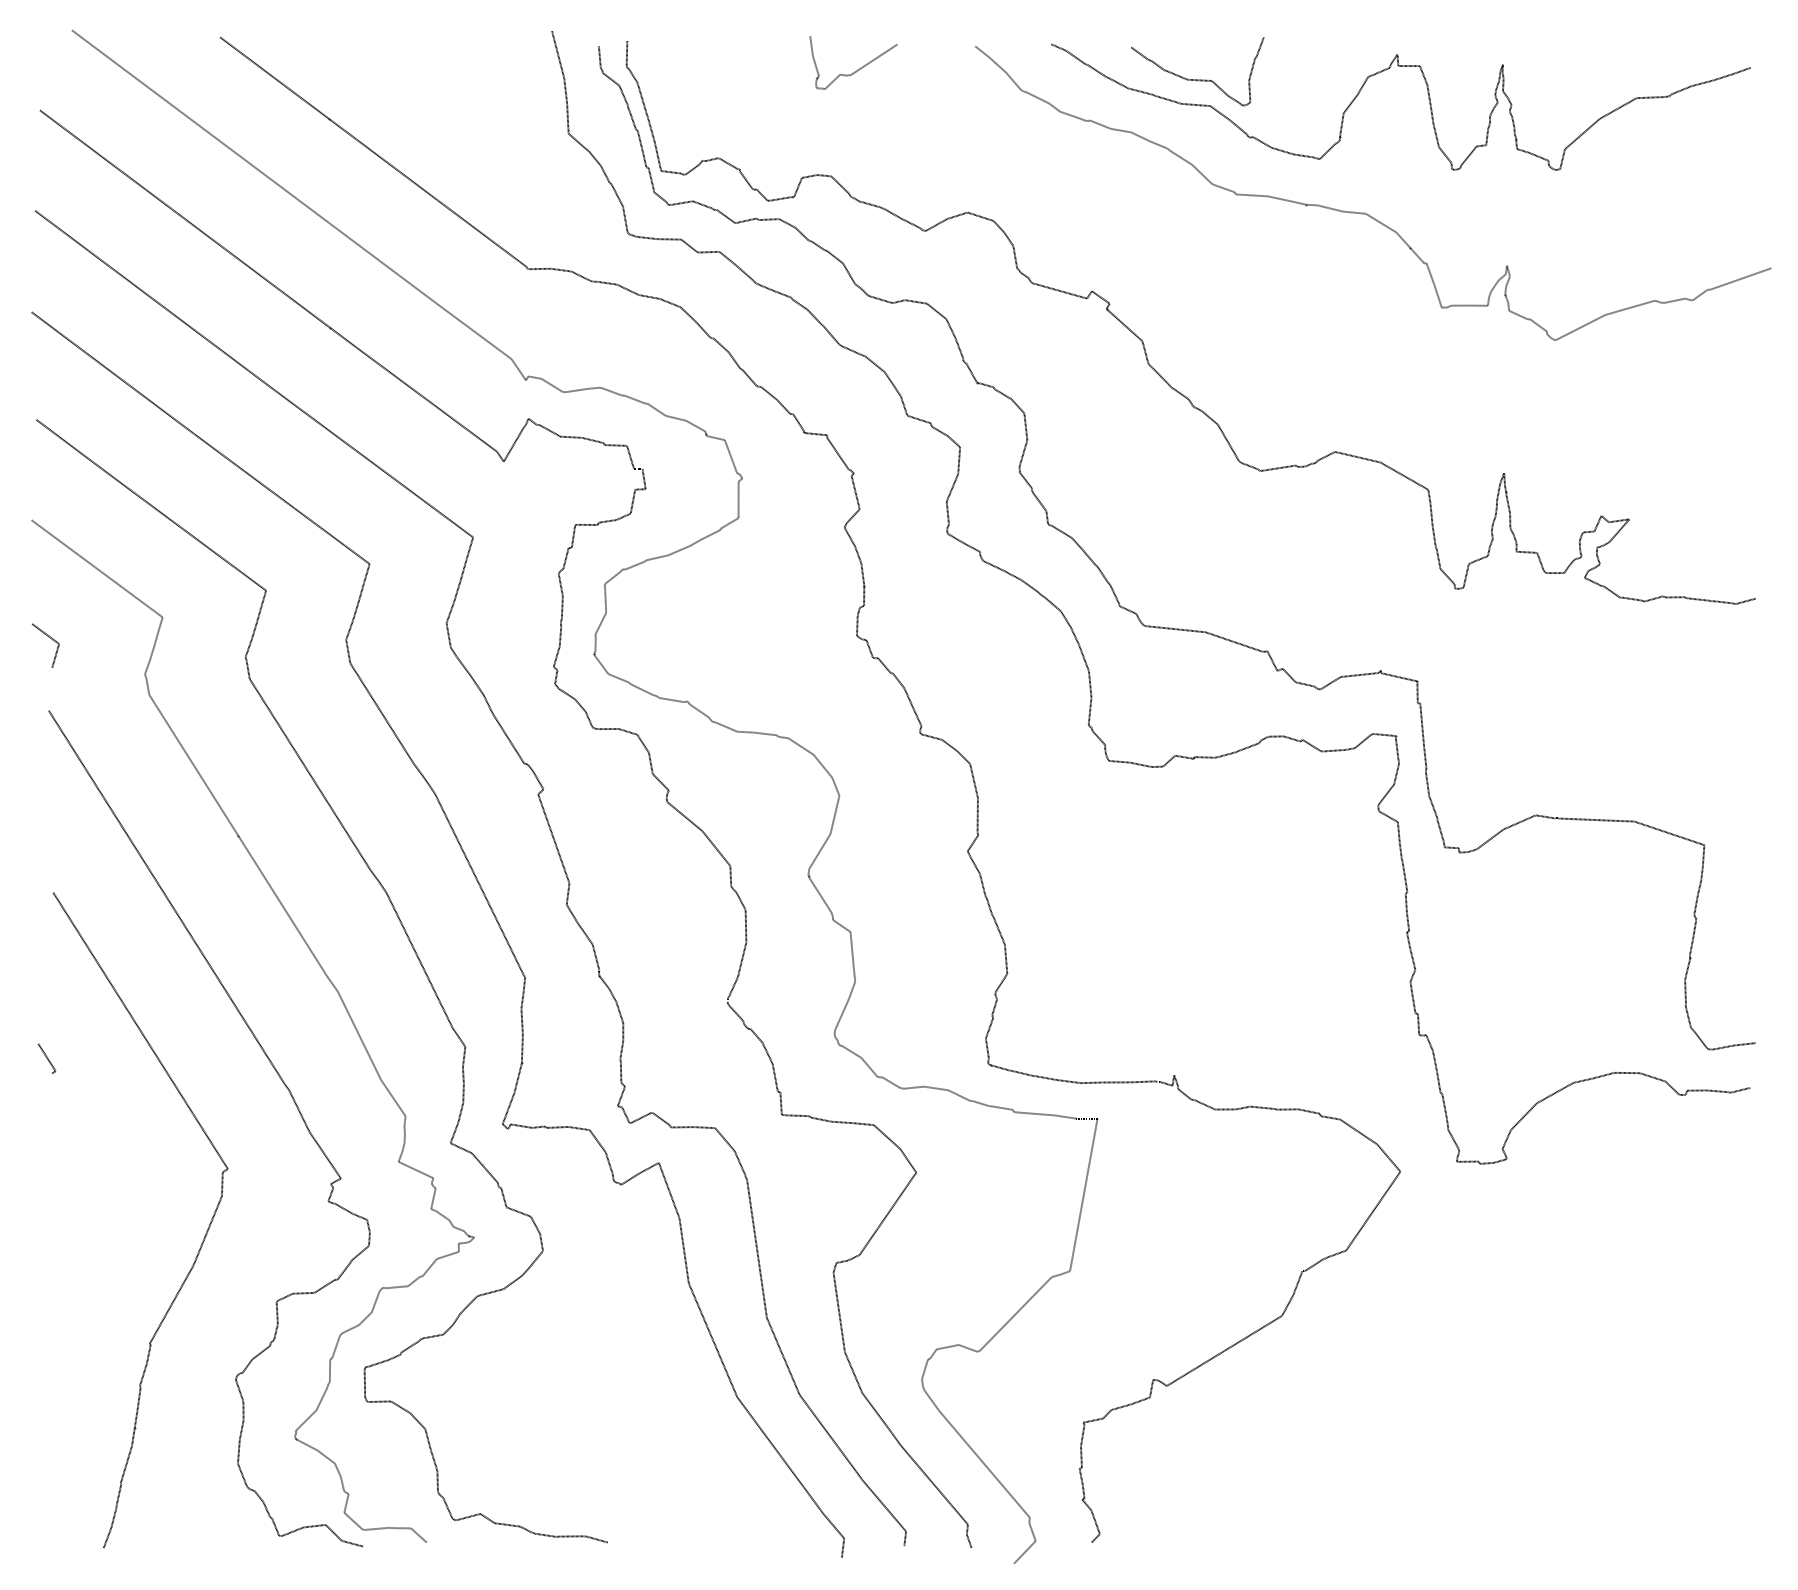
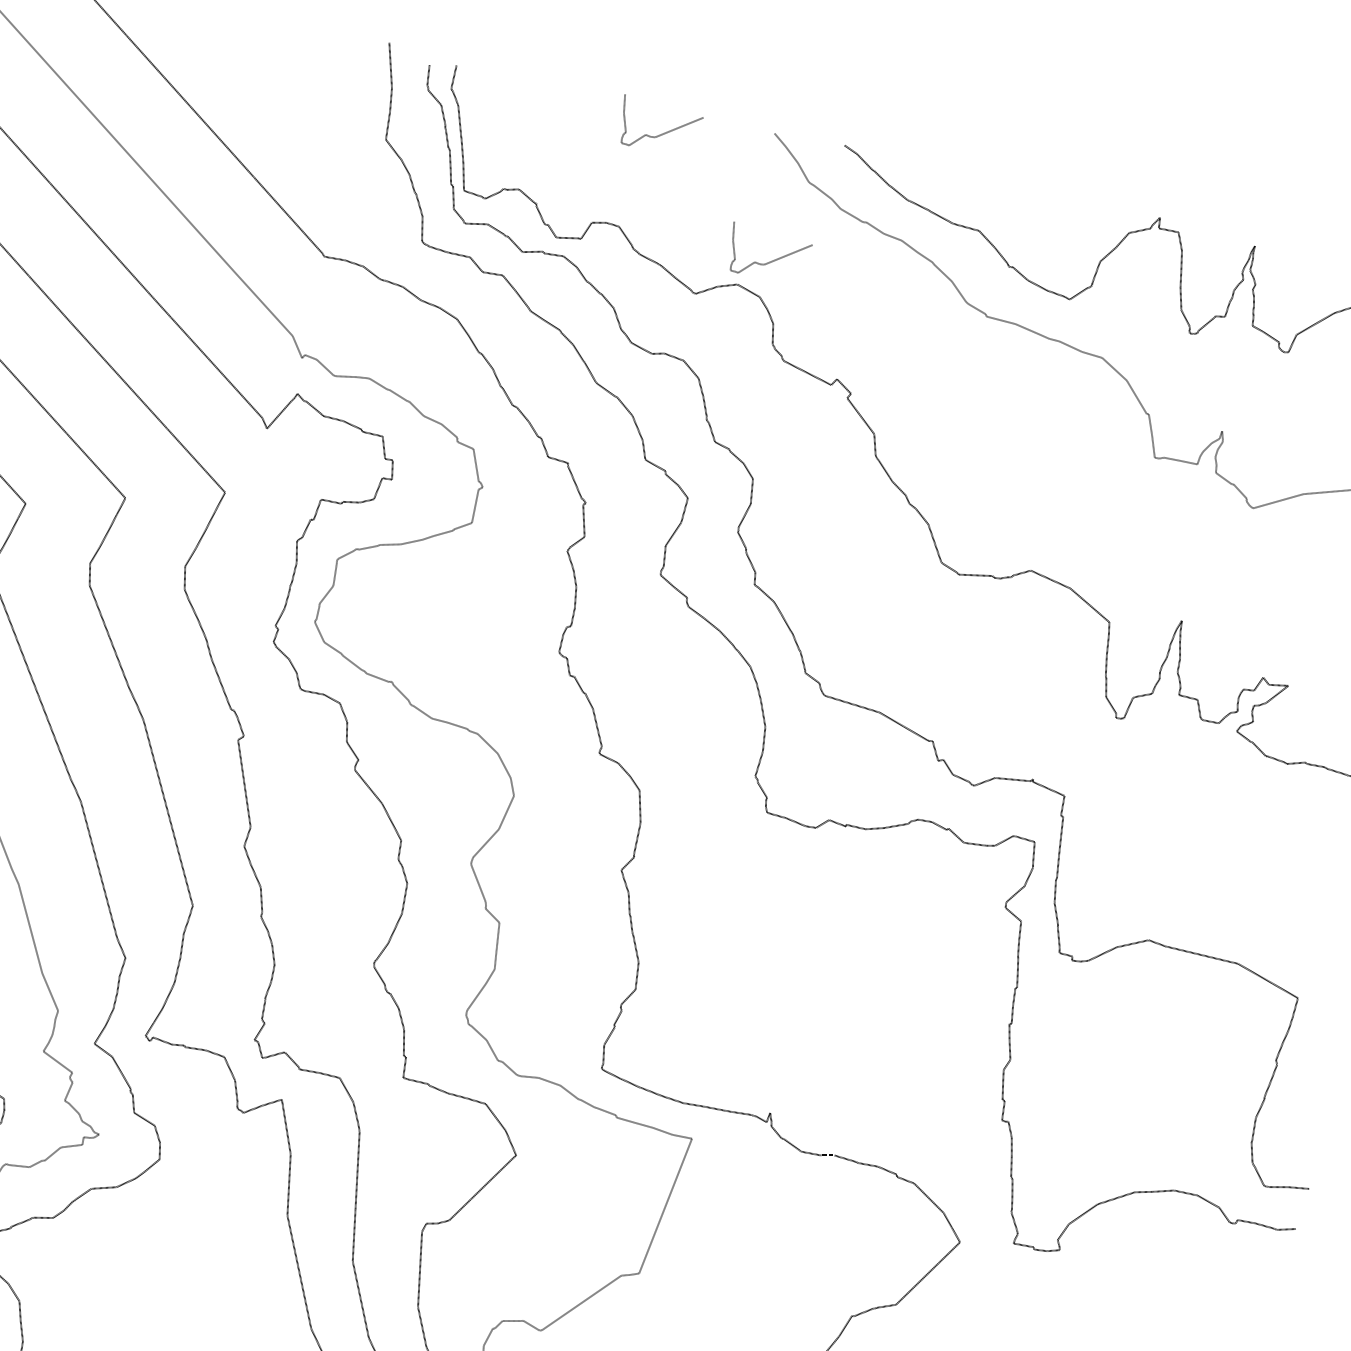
curve: (1197, 79) -> (972, 204), removed
curve: (998, 180) -> (771, 260), added

